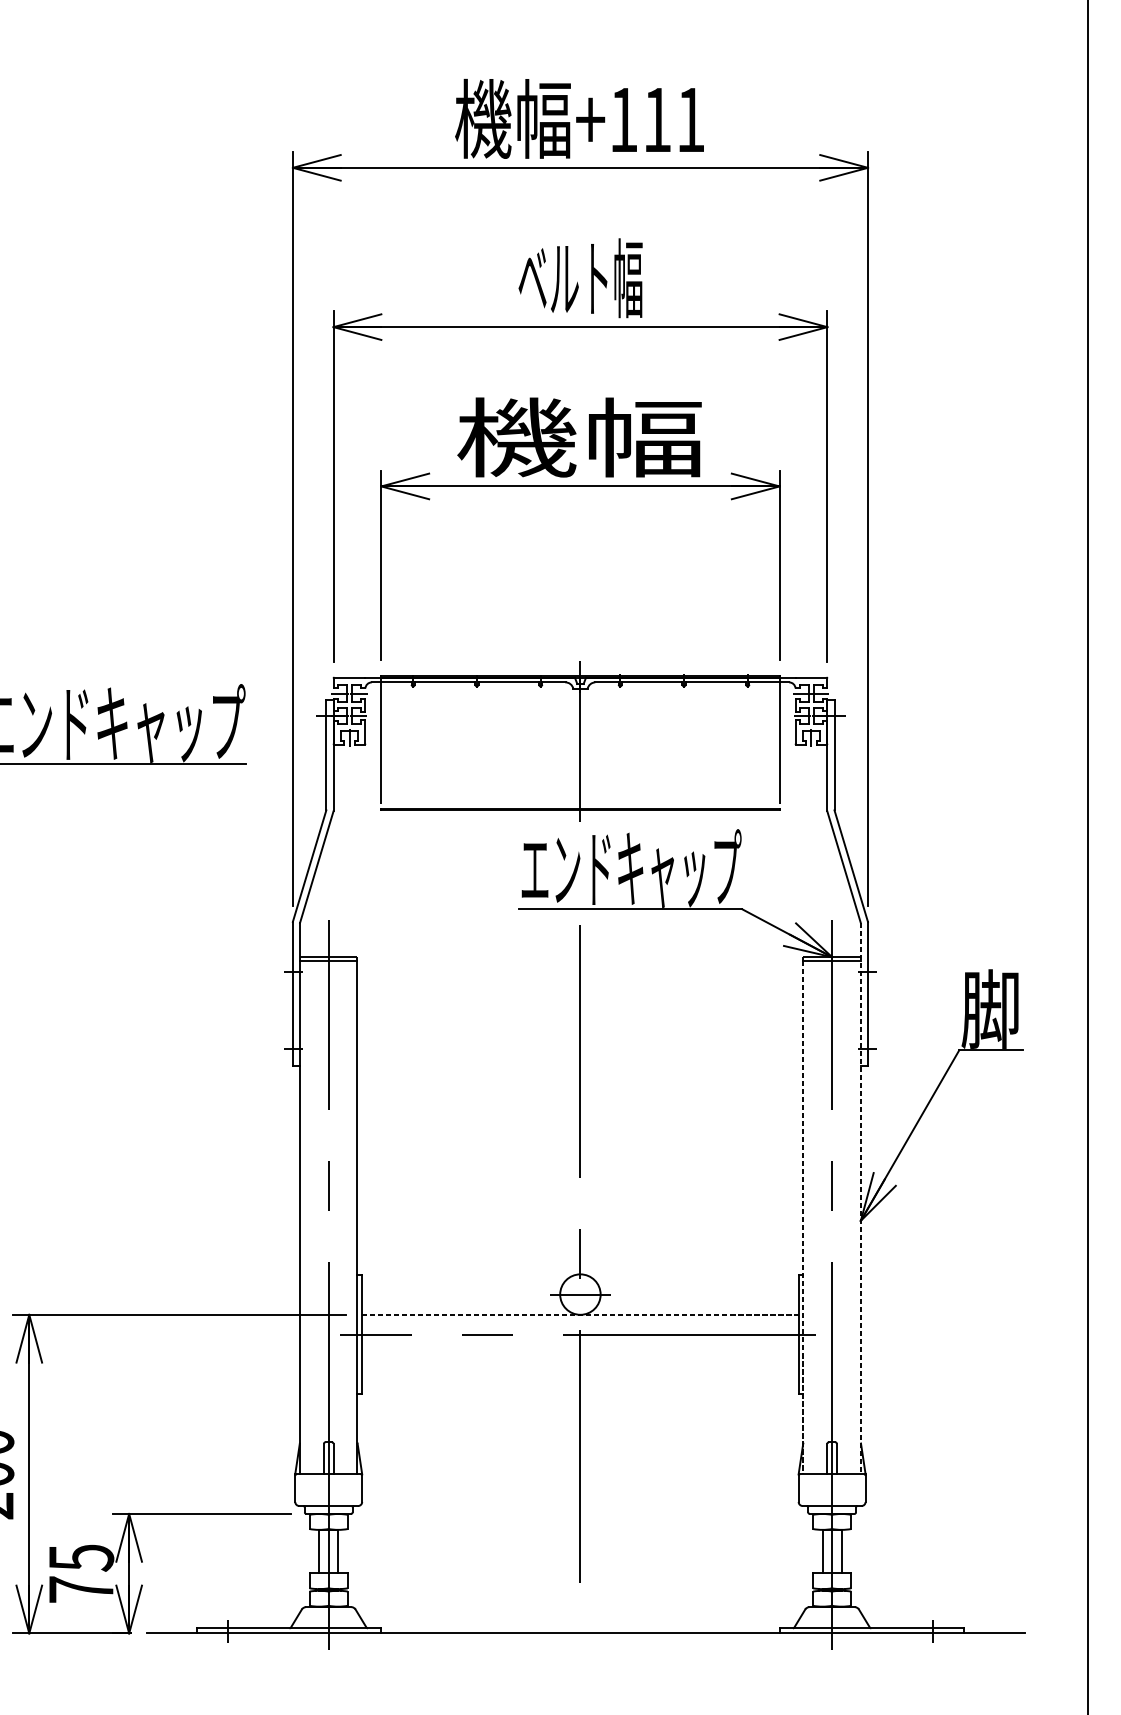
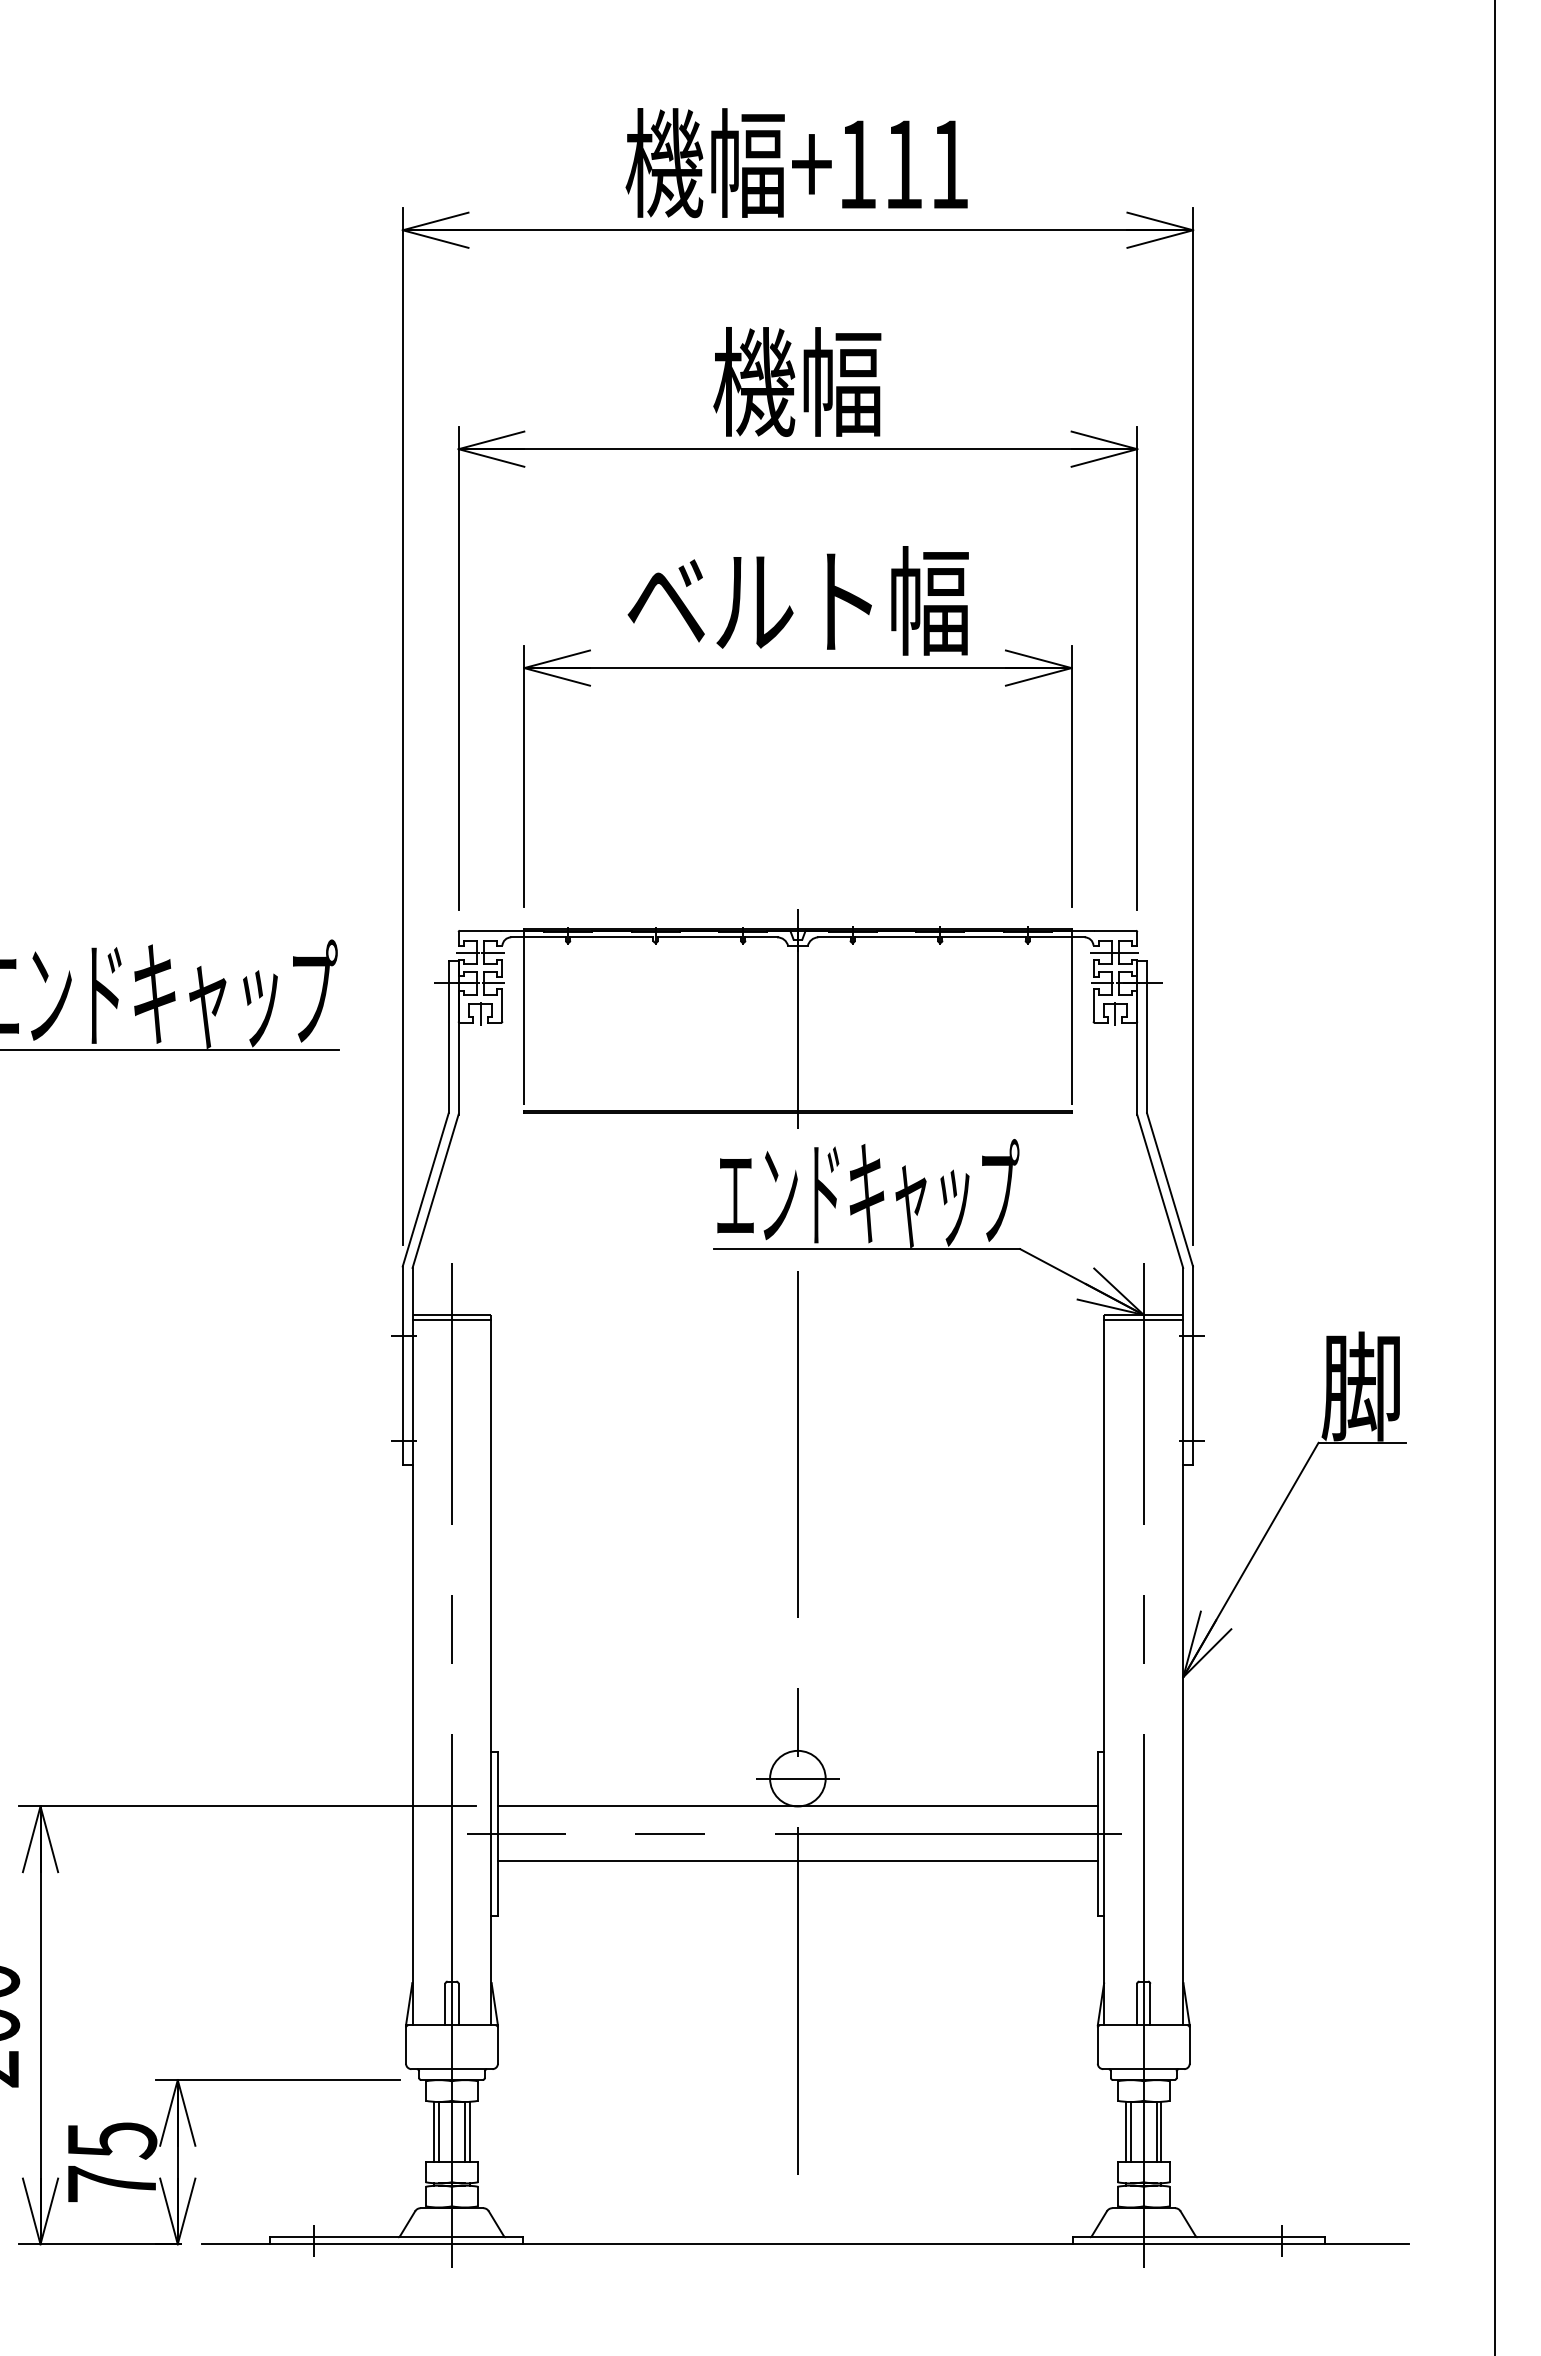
text: (580, 277) -> (797, 381), ベルト幅 -> 機幅
text: (580, 437) -> (797, 600), 機幅 -> ベルト幅
line: (861, 1198) -> (1183, 1646), dashed -> solid
line: (803, 1218) -> (1104, 1673), dashed -> solid
line: (580, 1314) -> (797, 1806), dashed -> solid
line: (580, 1354) -> (797, 1861), added
line: (315, 1551) -> (434, 2131), added
line: (341, 1551) -> (469, 2131), added
line: (819, 1551) -> (1126, 2131), added
line: (845, 1551) -> (1161, 2131), added

